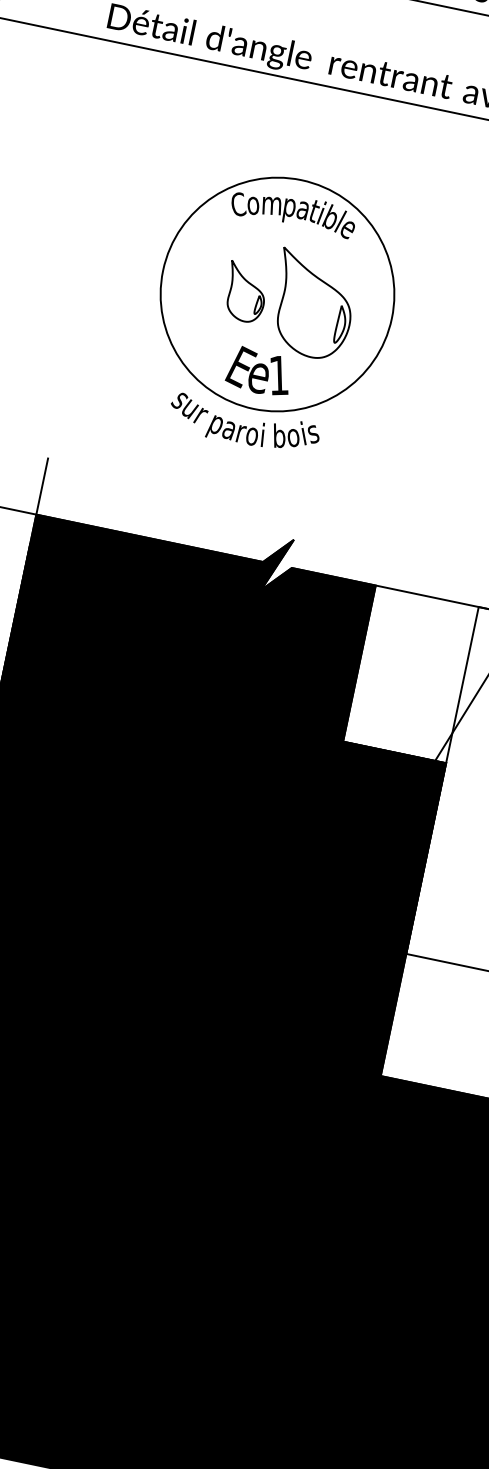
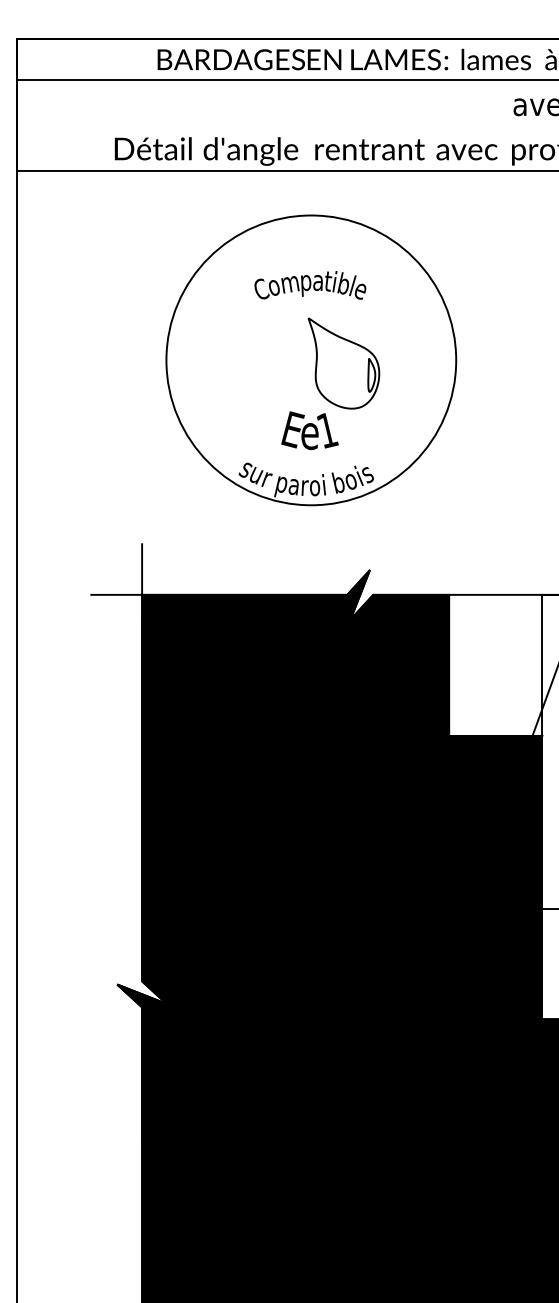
part: (245, 292) -> (283, 364), removed
circle: (276, 293) -> (310, 359), size x1.4

